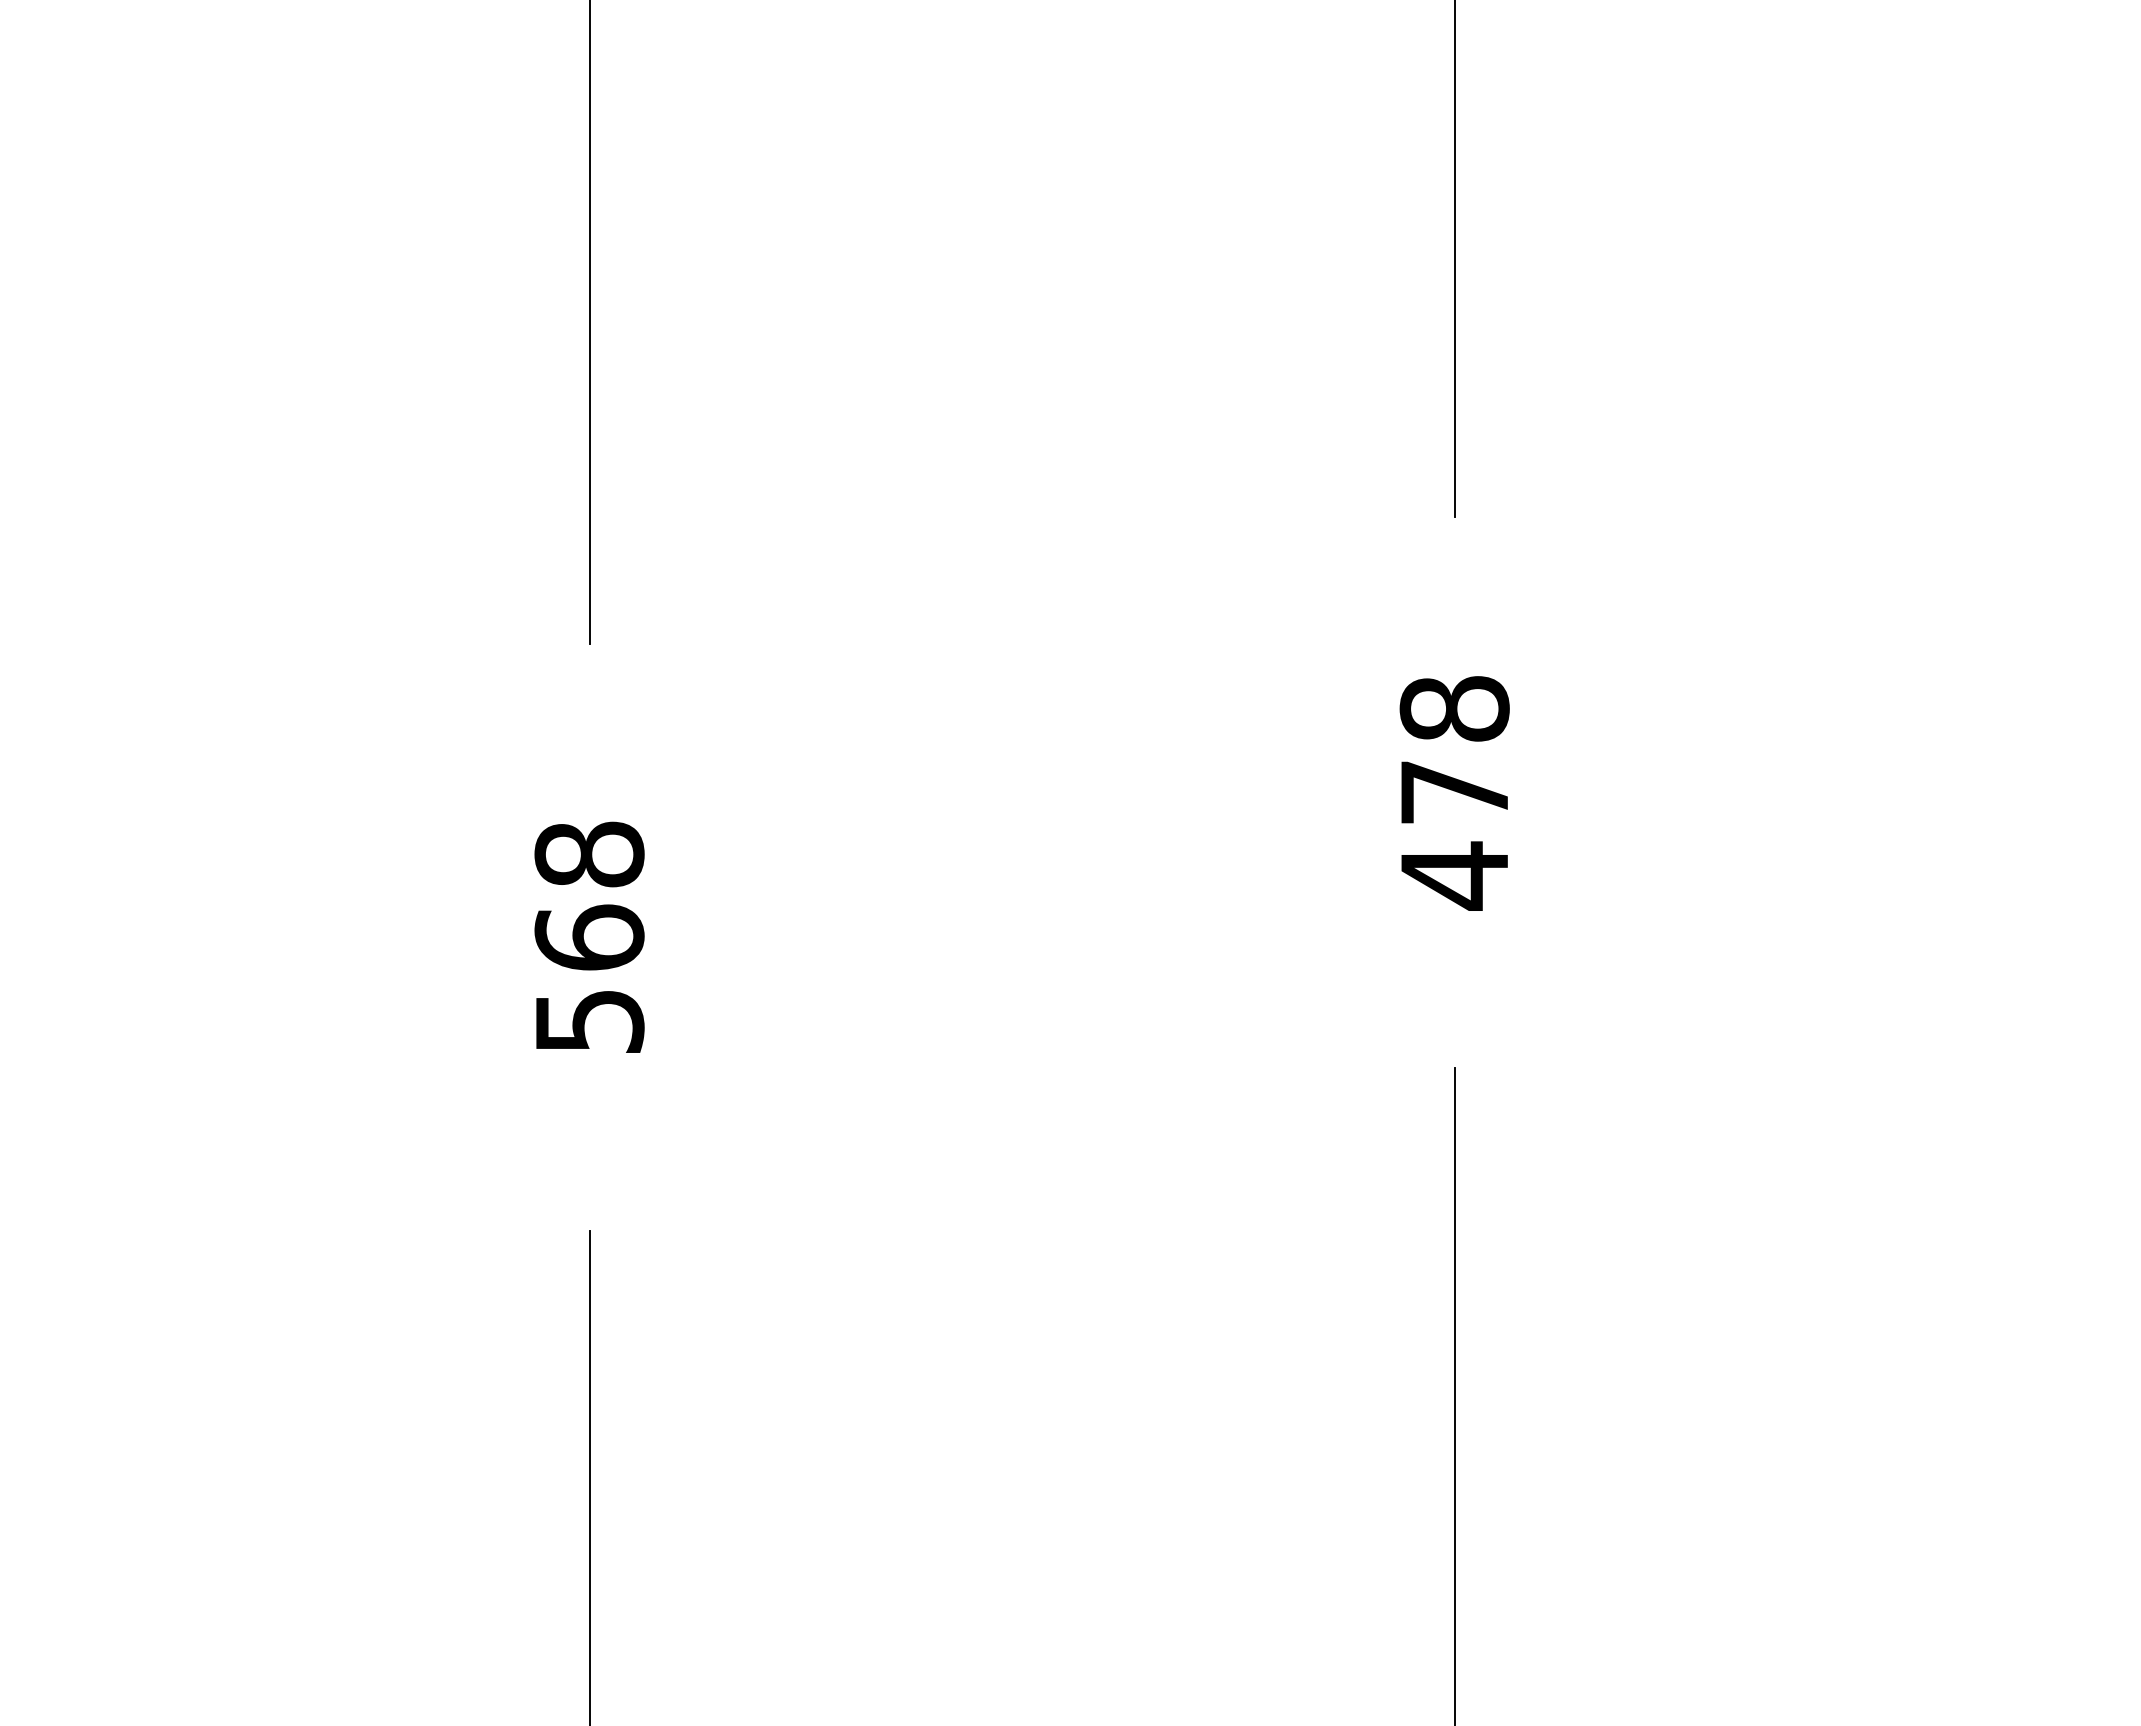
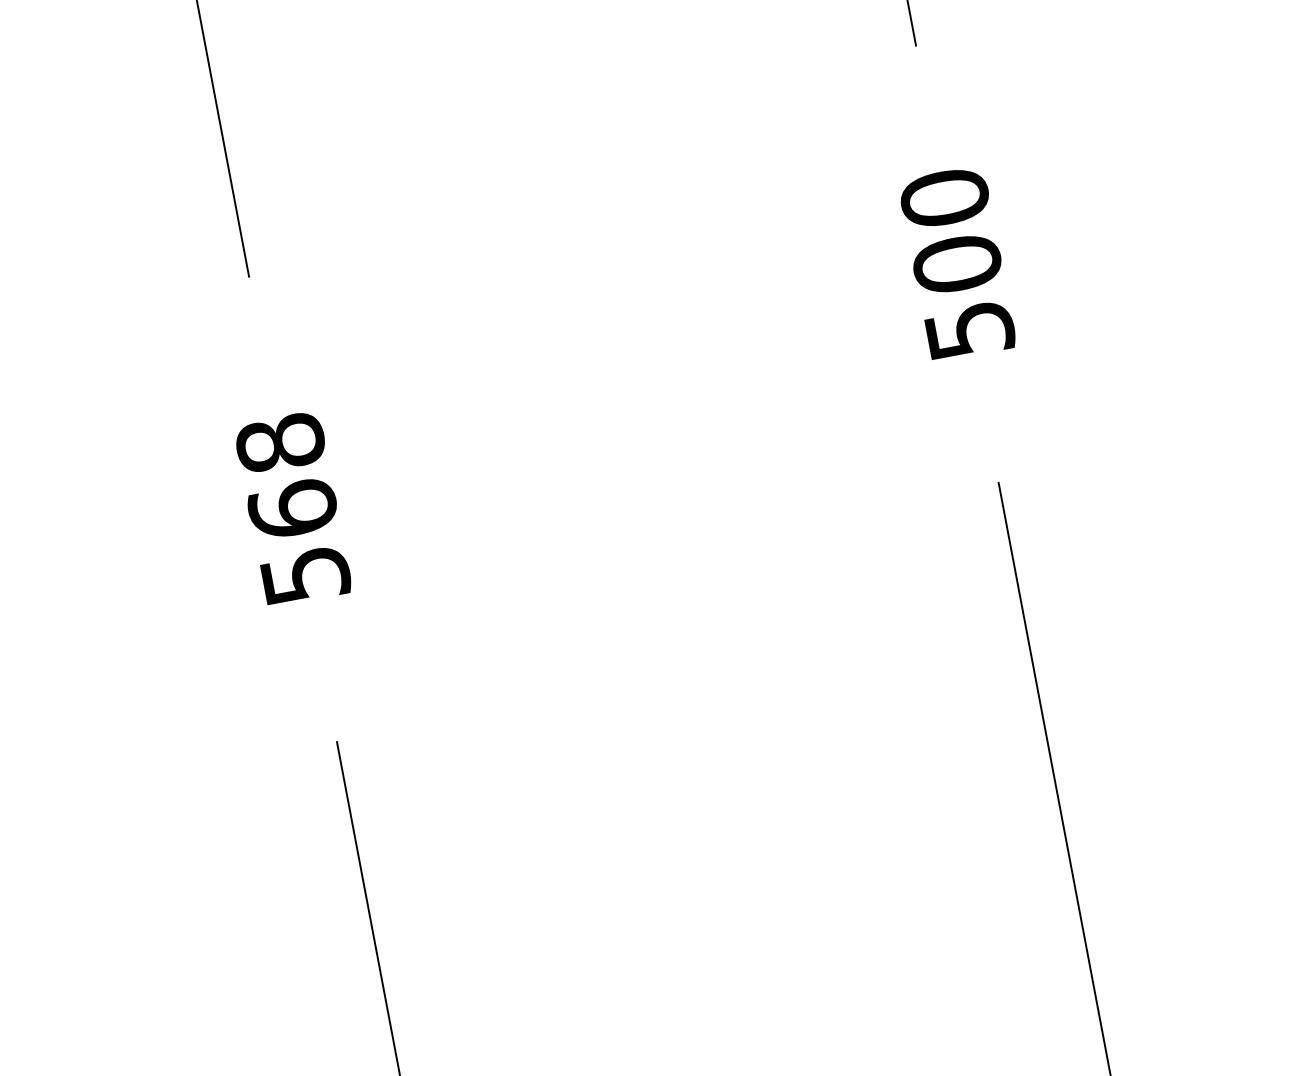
text: (1454, 793) -> (957, 265), 478 -> 500

